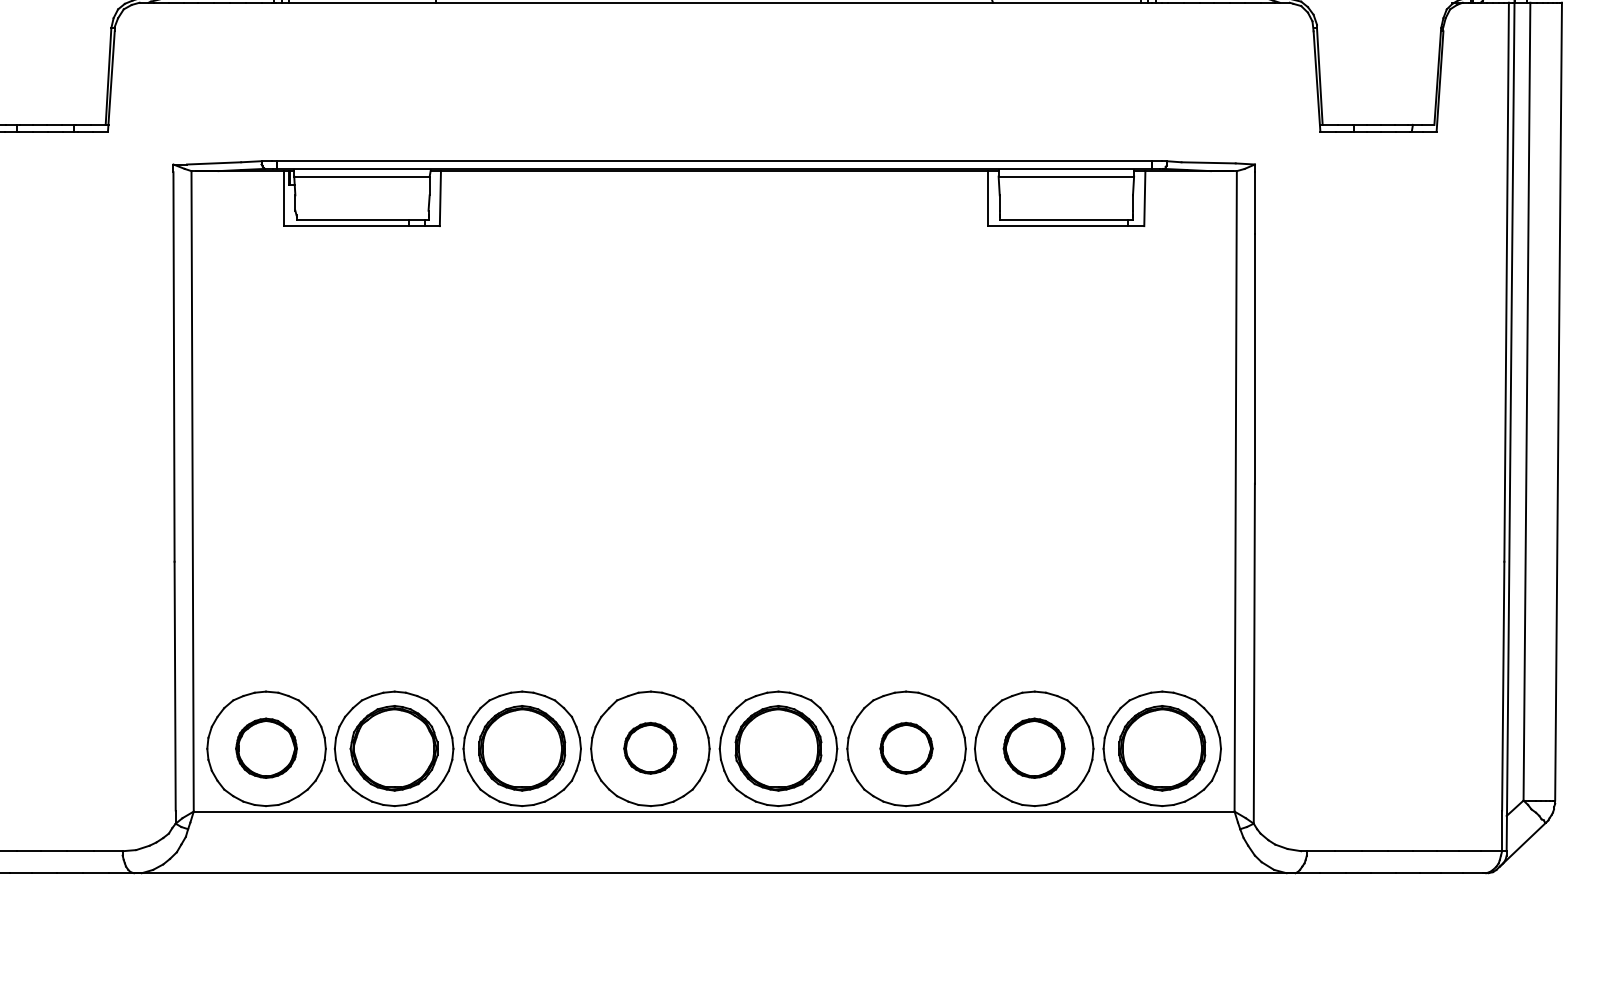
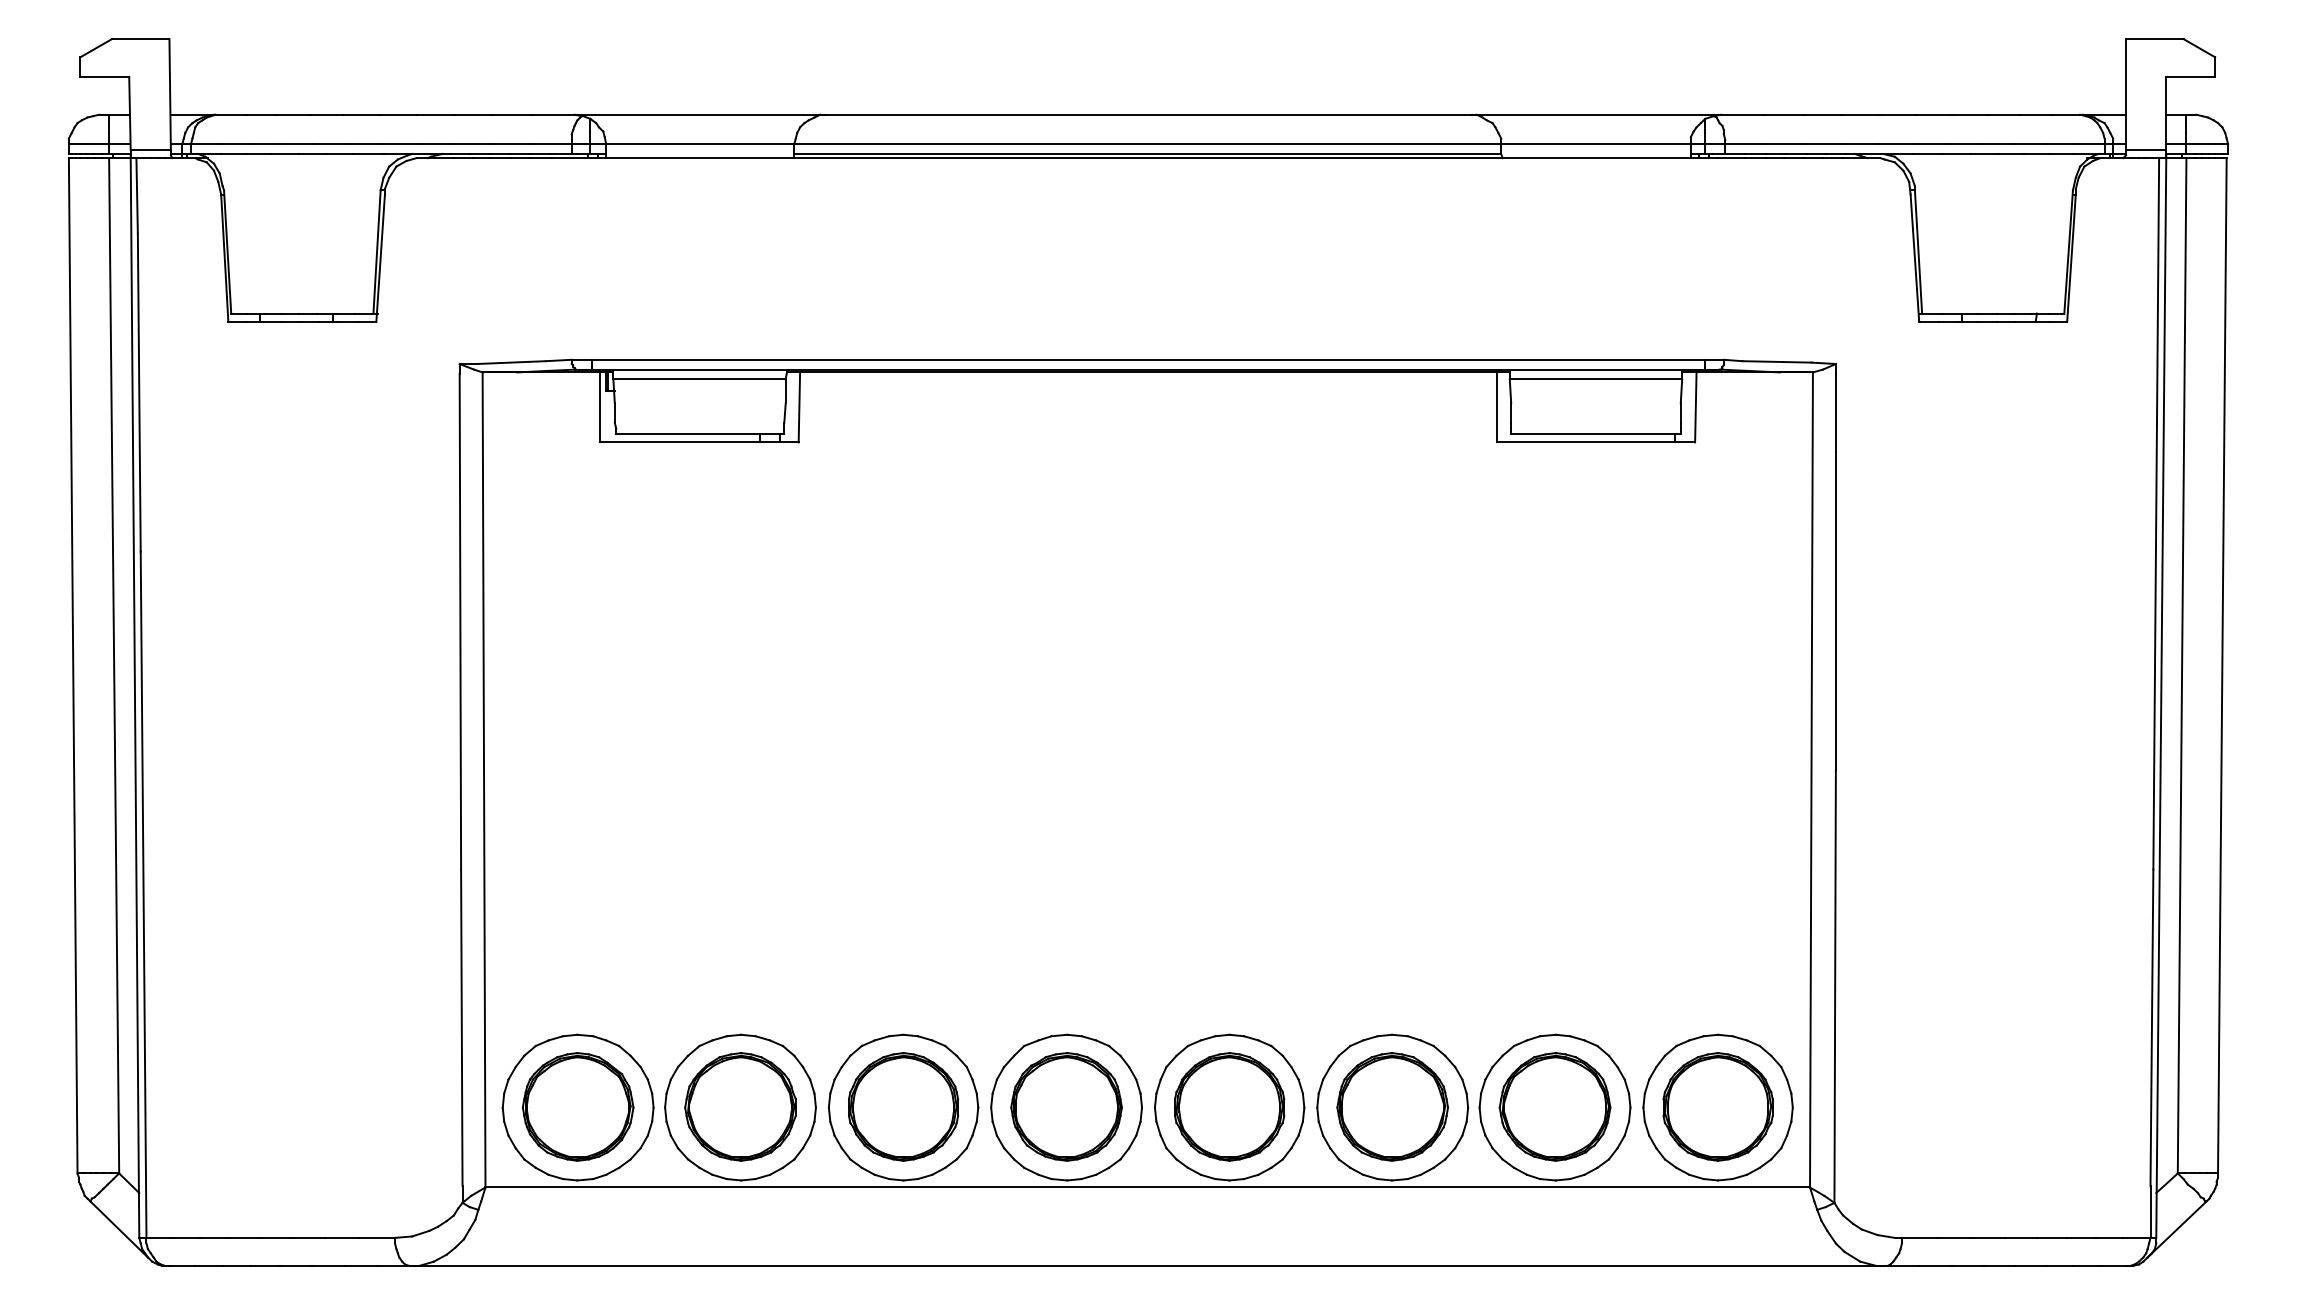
part: (266, 747) -> (577, 1106), size x1.43
part: (650, 747) -> (1066, 1106), size x1.67
part: (906, 747) -> (1392, 1106), size x1.67
part: (1033, 747) -> (1554, 1106), size x1.43

